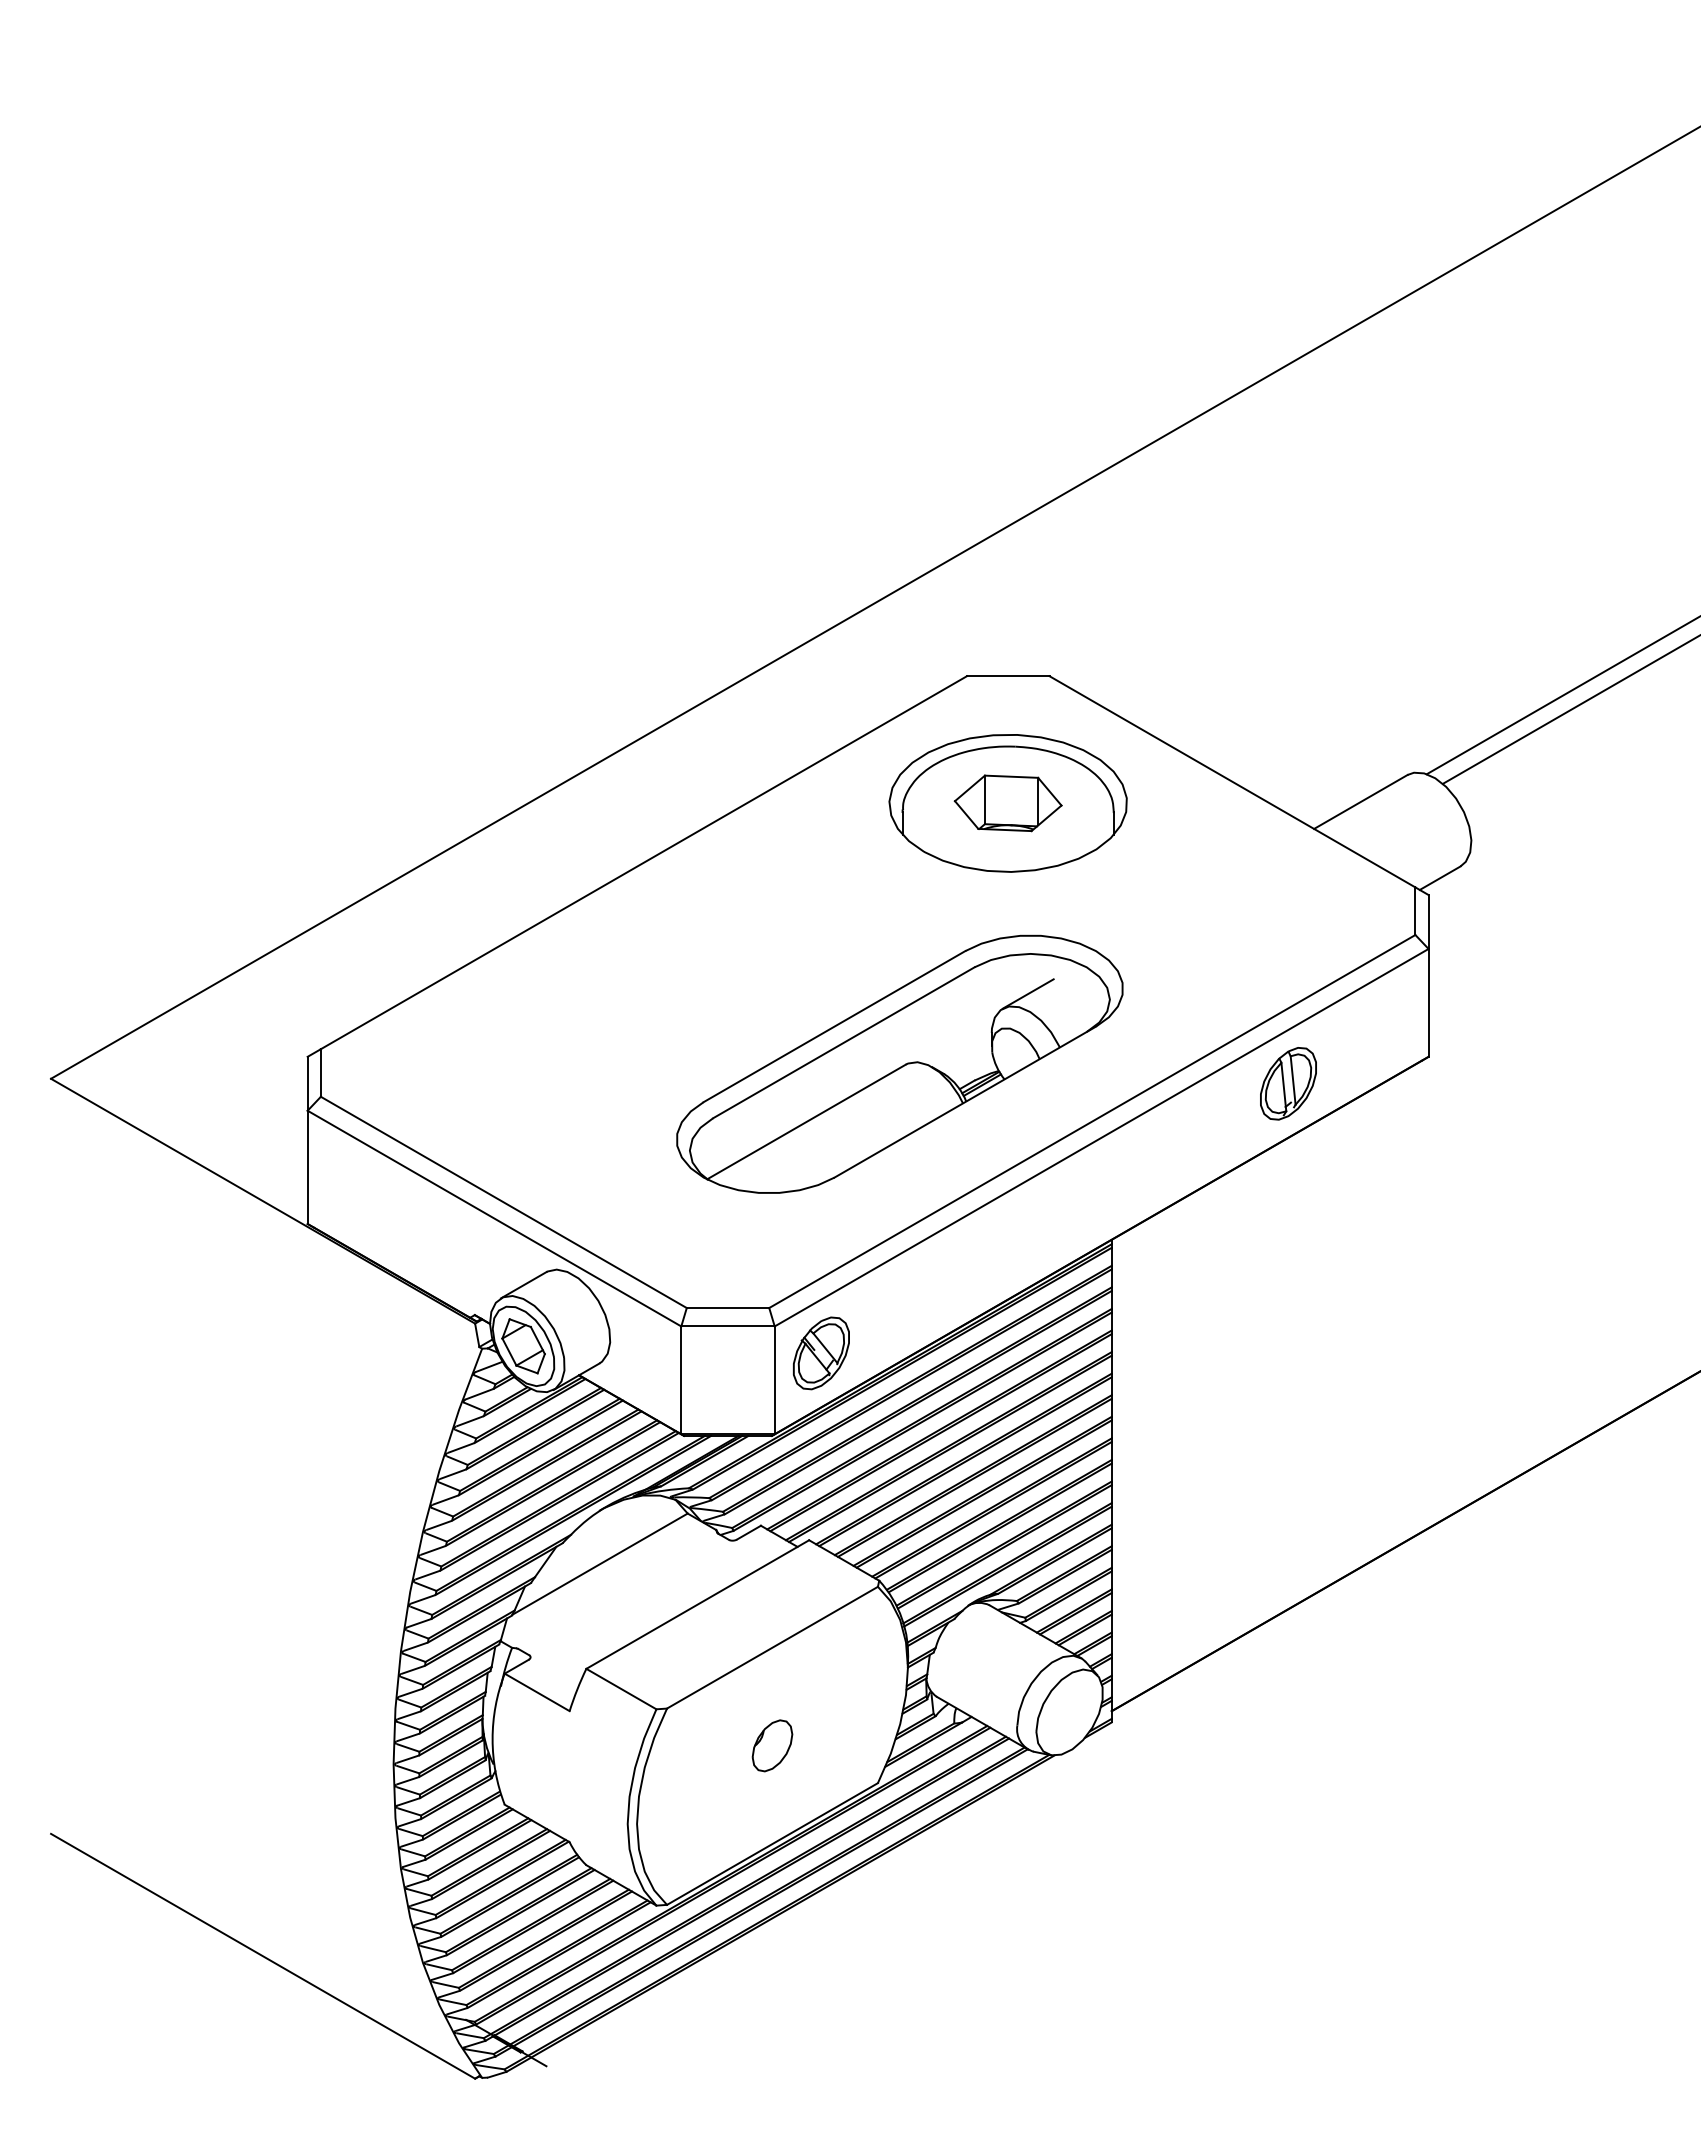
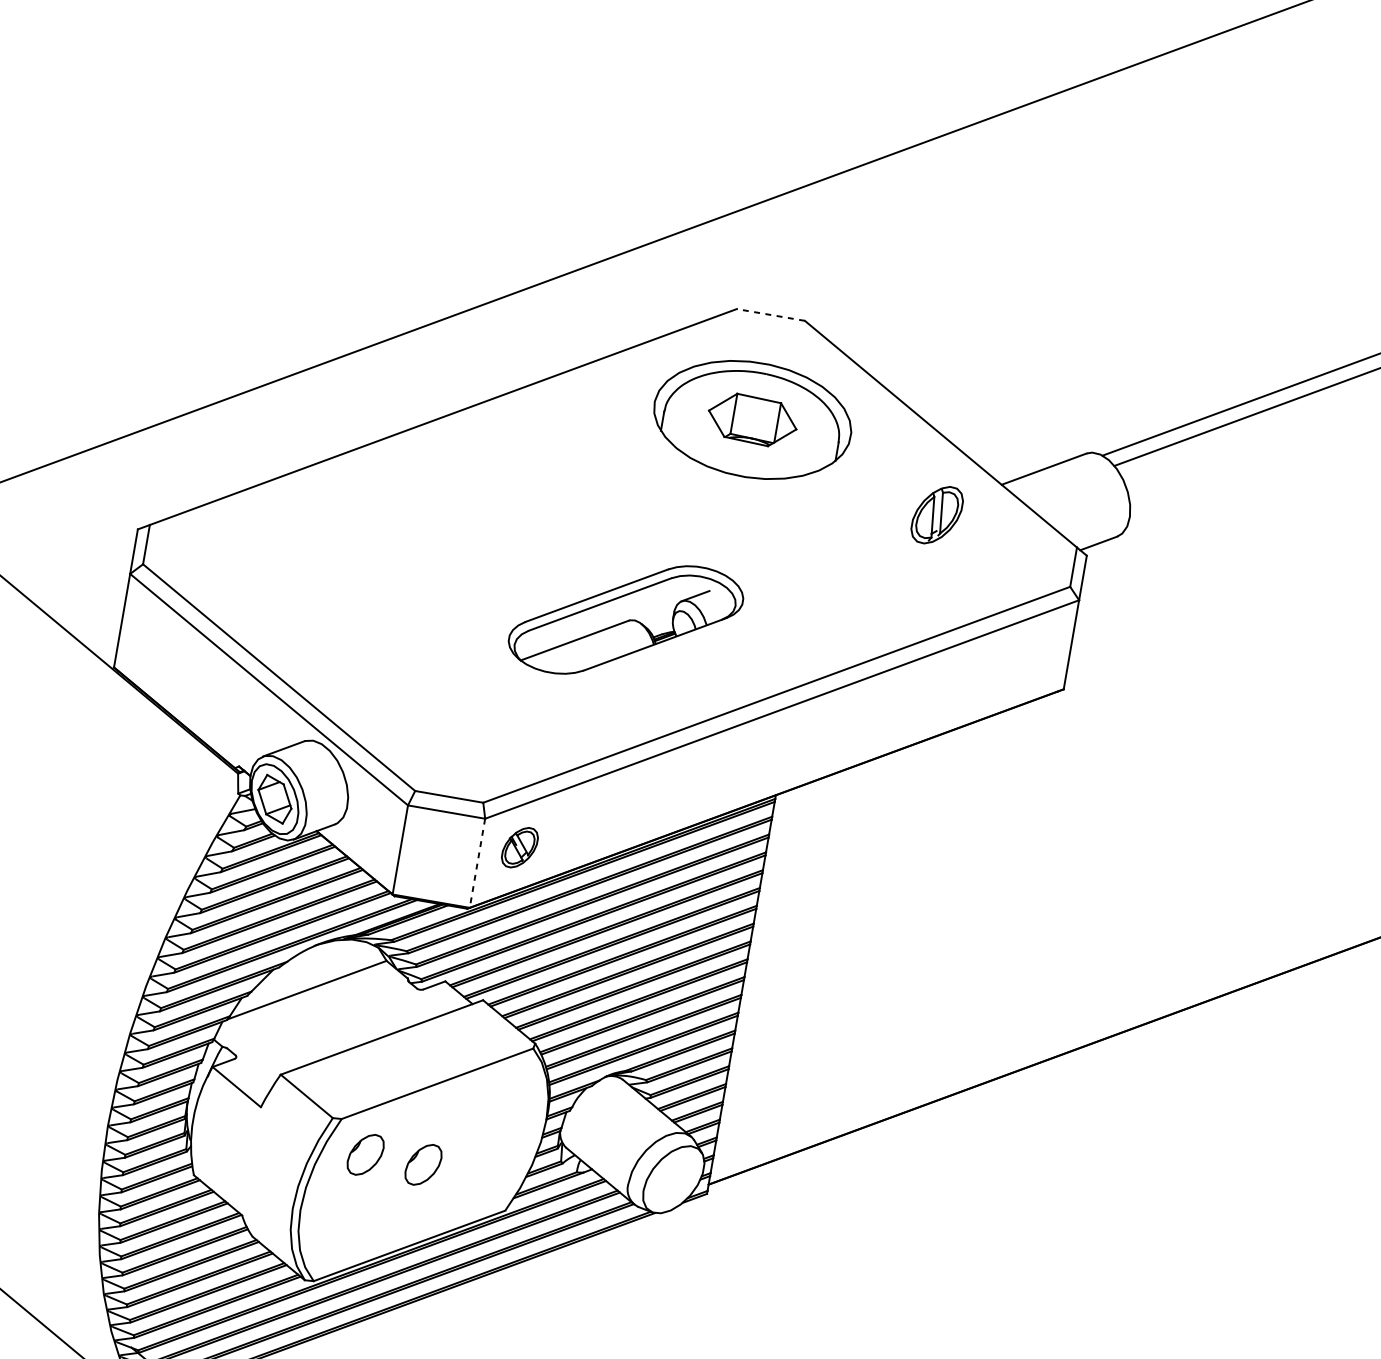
line: (1007, 676) -> (770, 315), solid -> dashed
part: (899, 1063) -> (625, 619), size x0.6
part: (1288, 1083) -> (937, 514), moved
part: (821, 1353) -> (519, 847), size x0.7
line: (774, 1380) -> (477, 863), solid -> dashed
part: (702, 1745) -> (365, 1154), added

